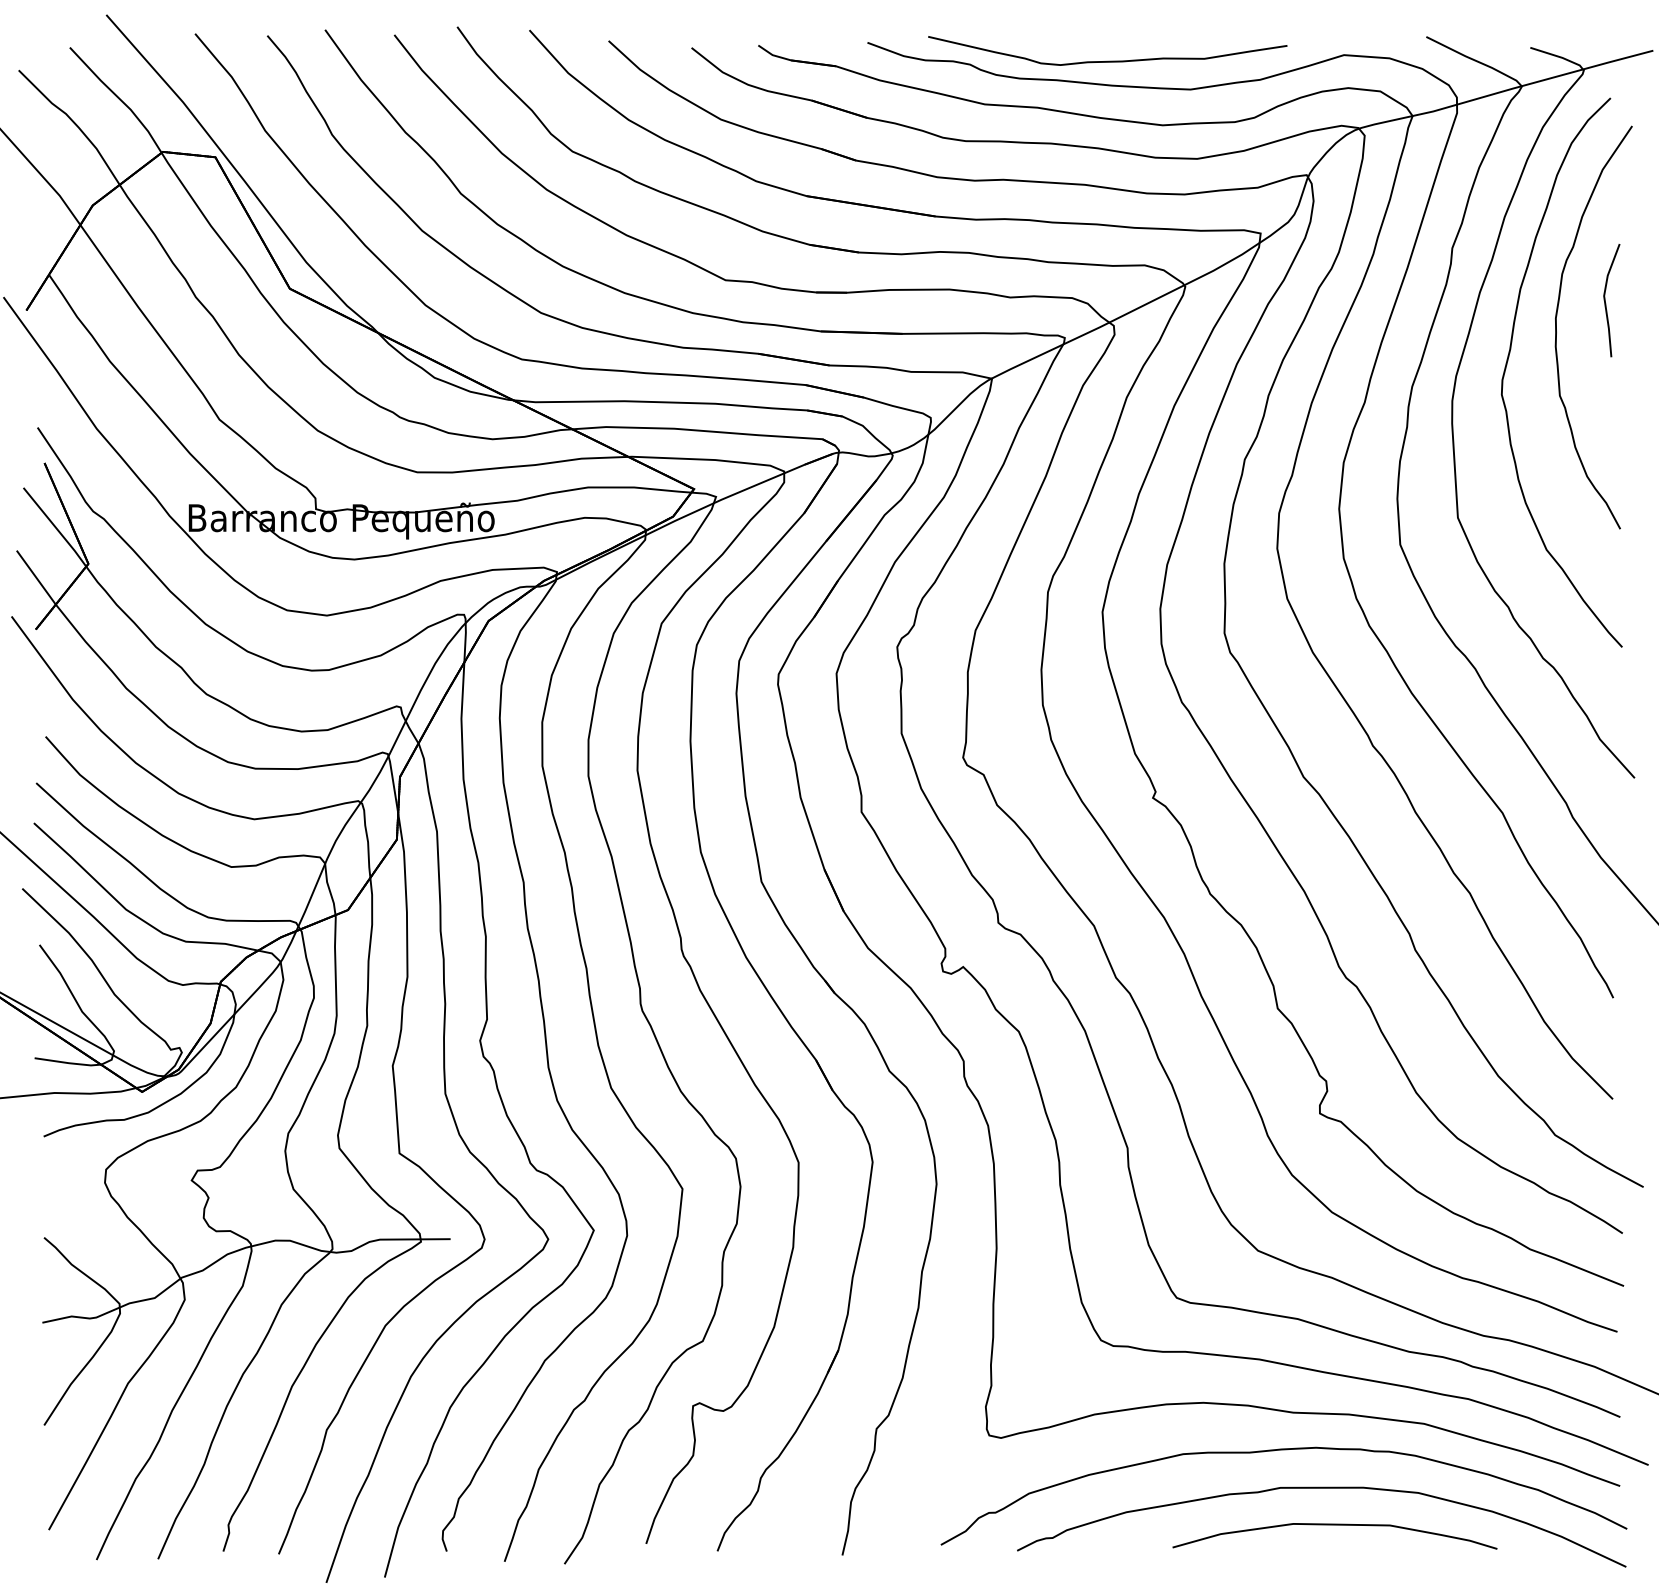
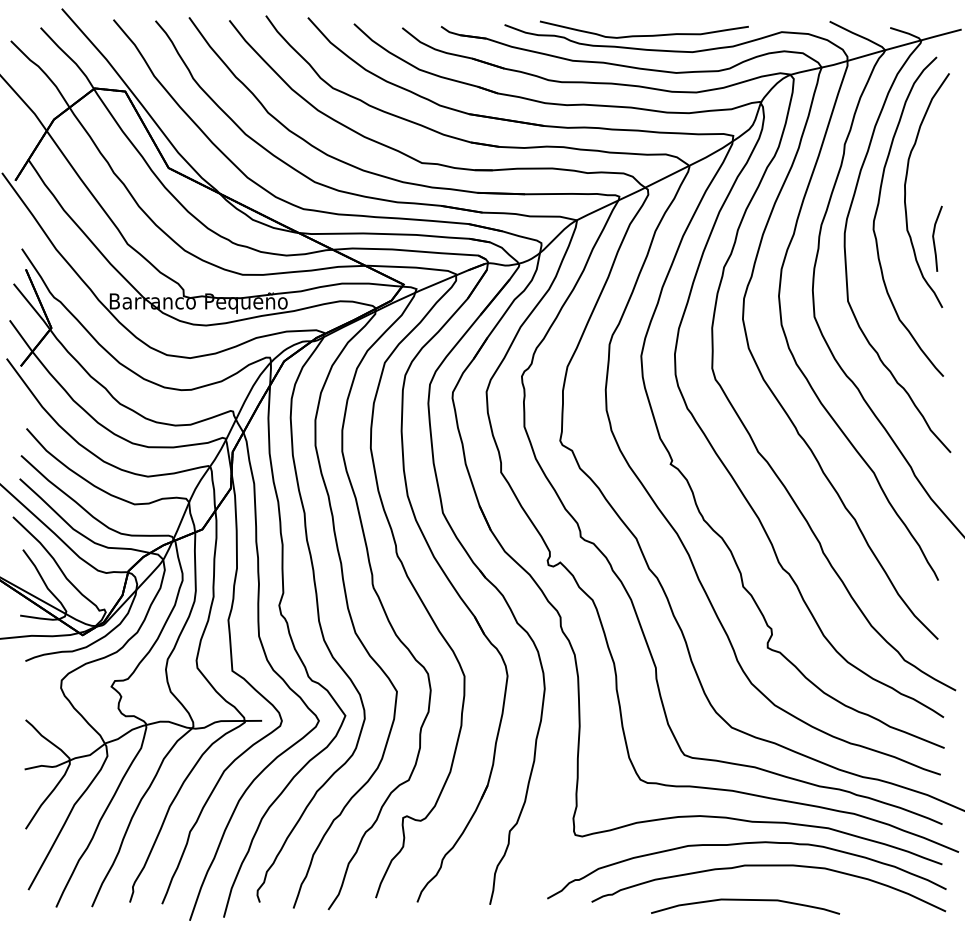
line: (1606, 299) -> (934, 238), moved
part: (1334, 1535) -> (745, 906), moved

